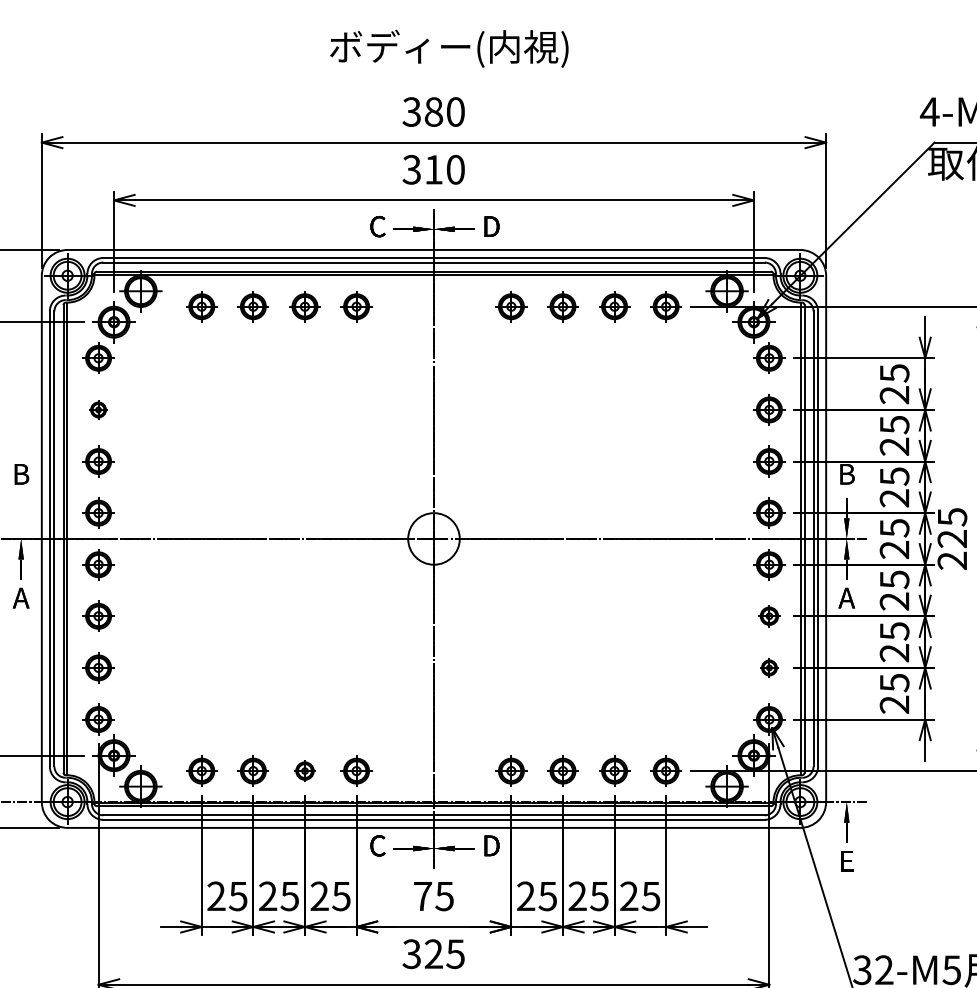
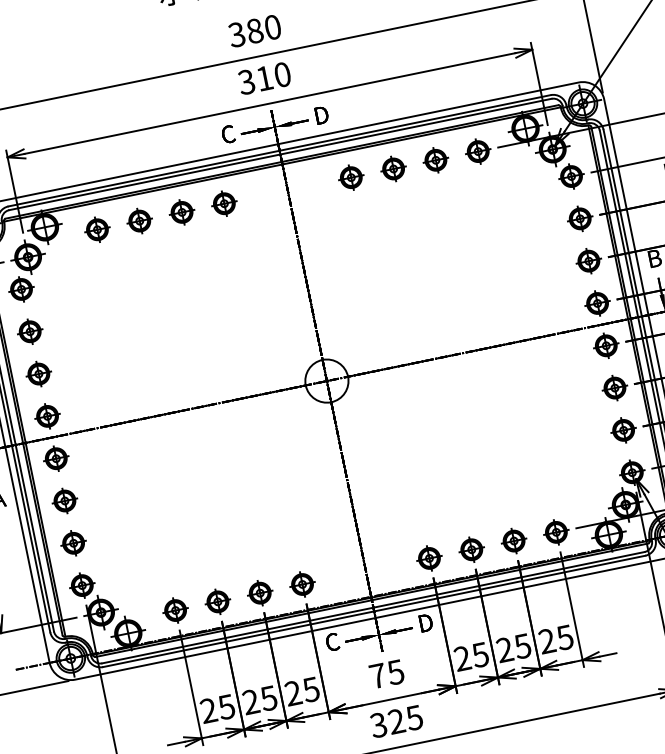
part: (98, 409) -> (30, 331), size x1.67
part: (769, 615) -> (614, 387), size x1.43
part: (769, 667) -> (623, 430), size x1.67
part: (304, 770) -> (259, 592), size x1.43

